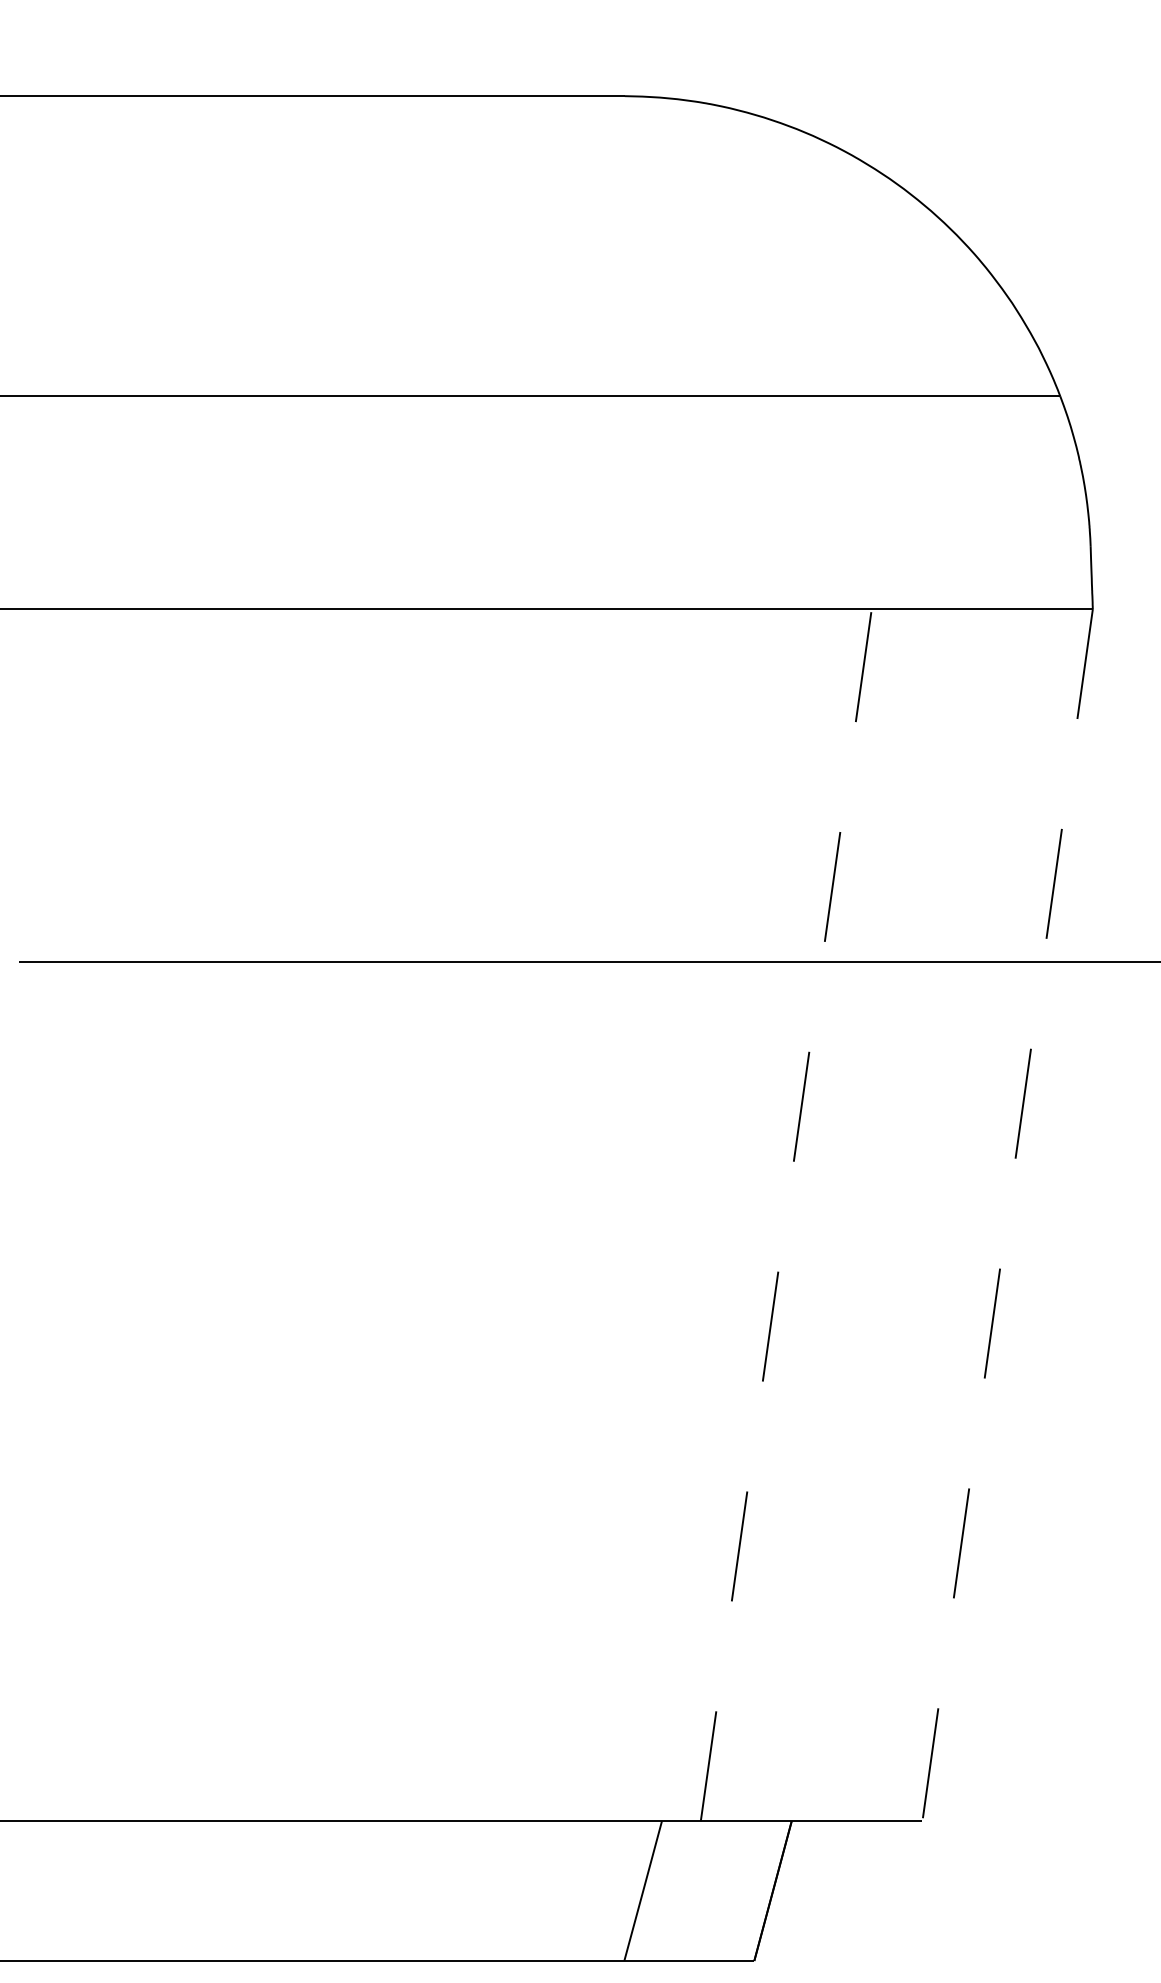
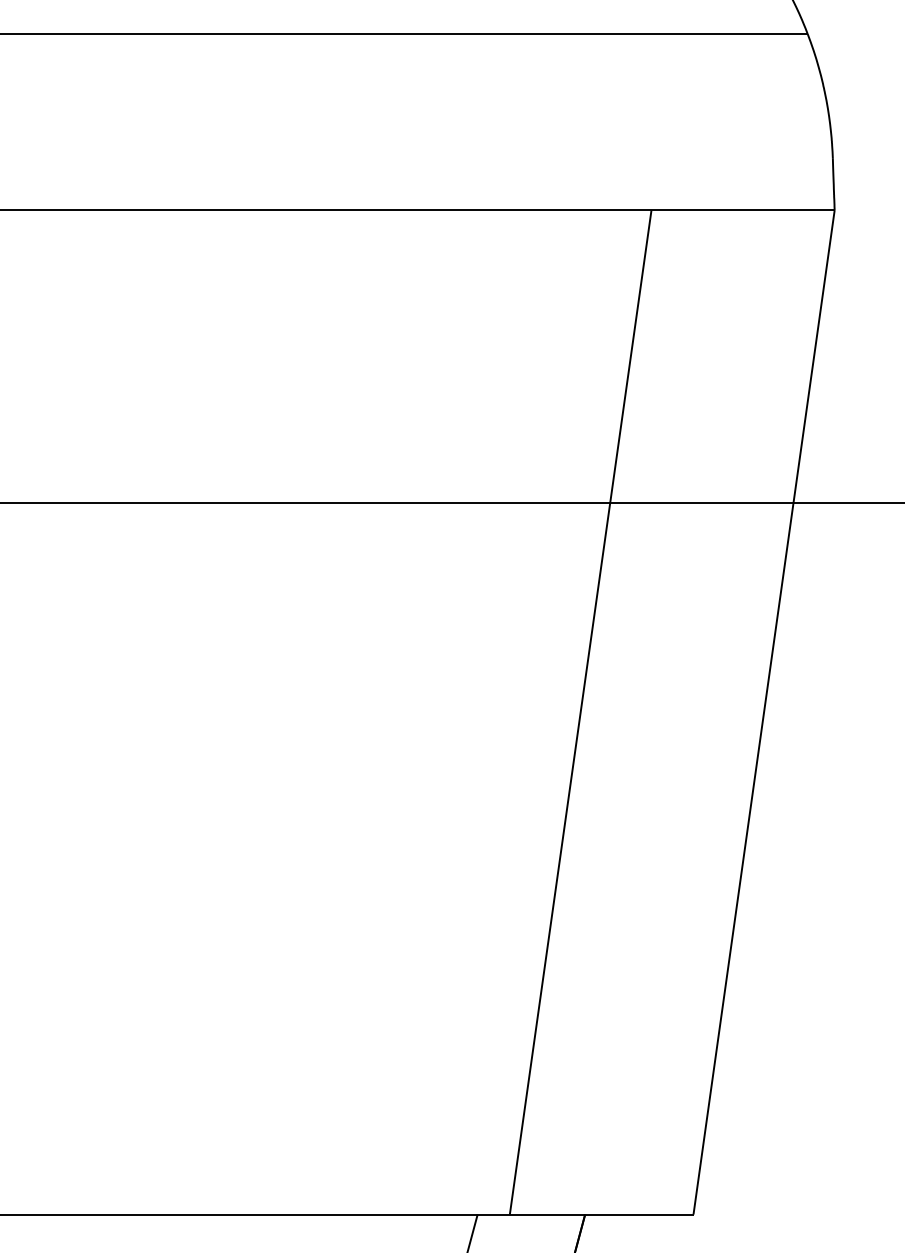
line: (786, 1215) -> (580, 712), dashed -> solid
line: (1007, 1215) -> (763, 712), dashed -> solid

